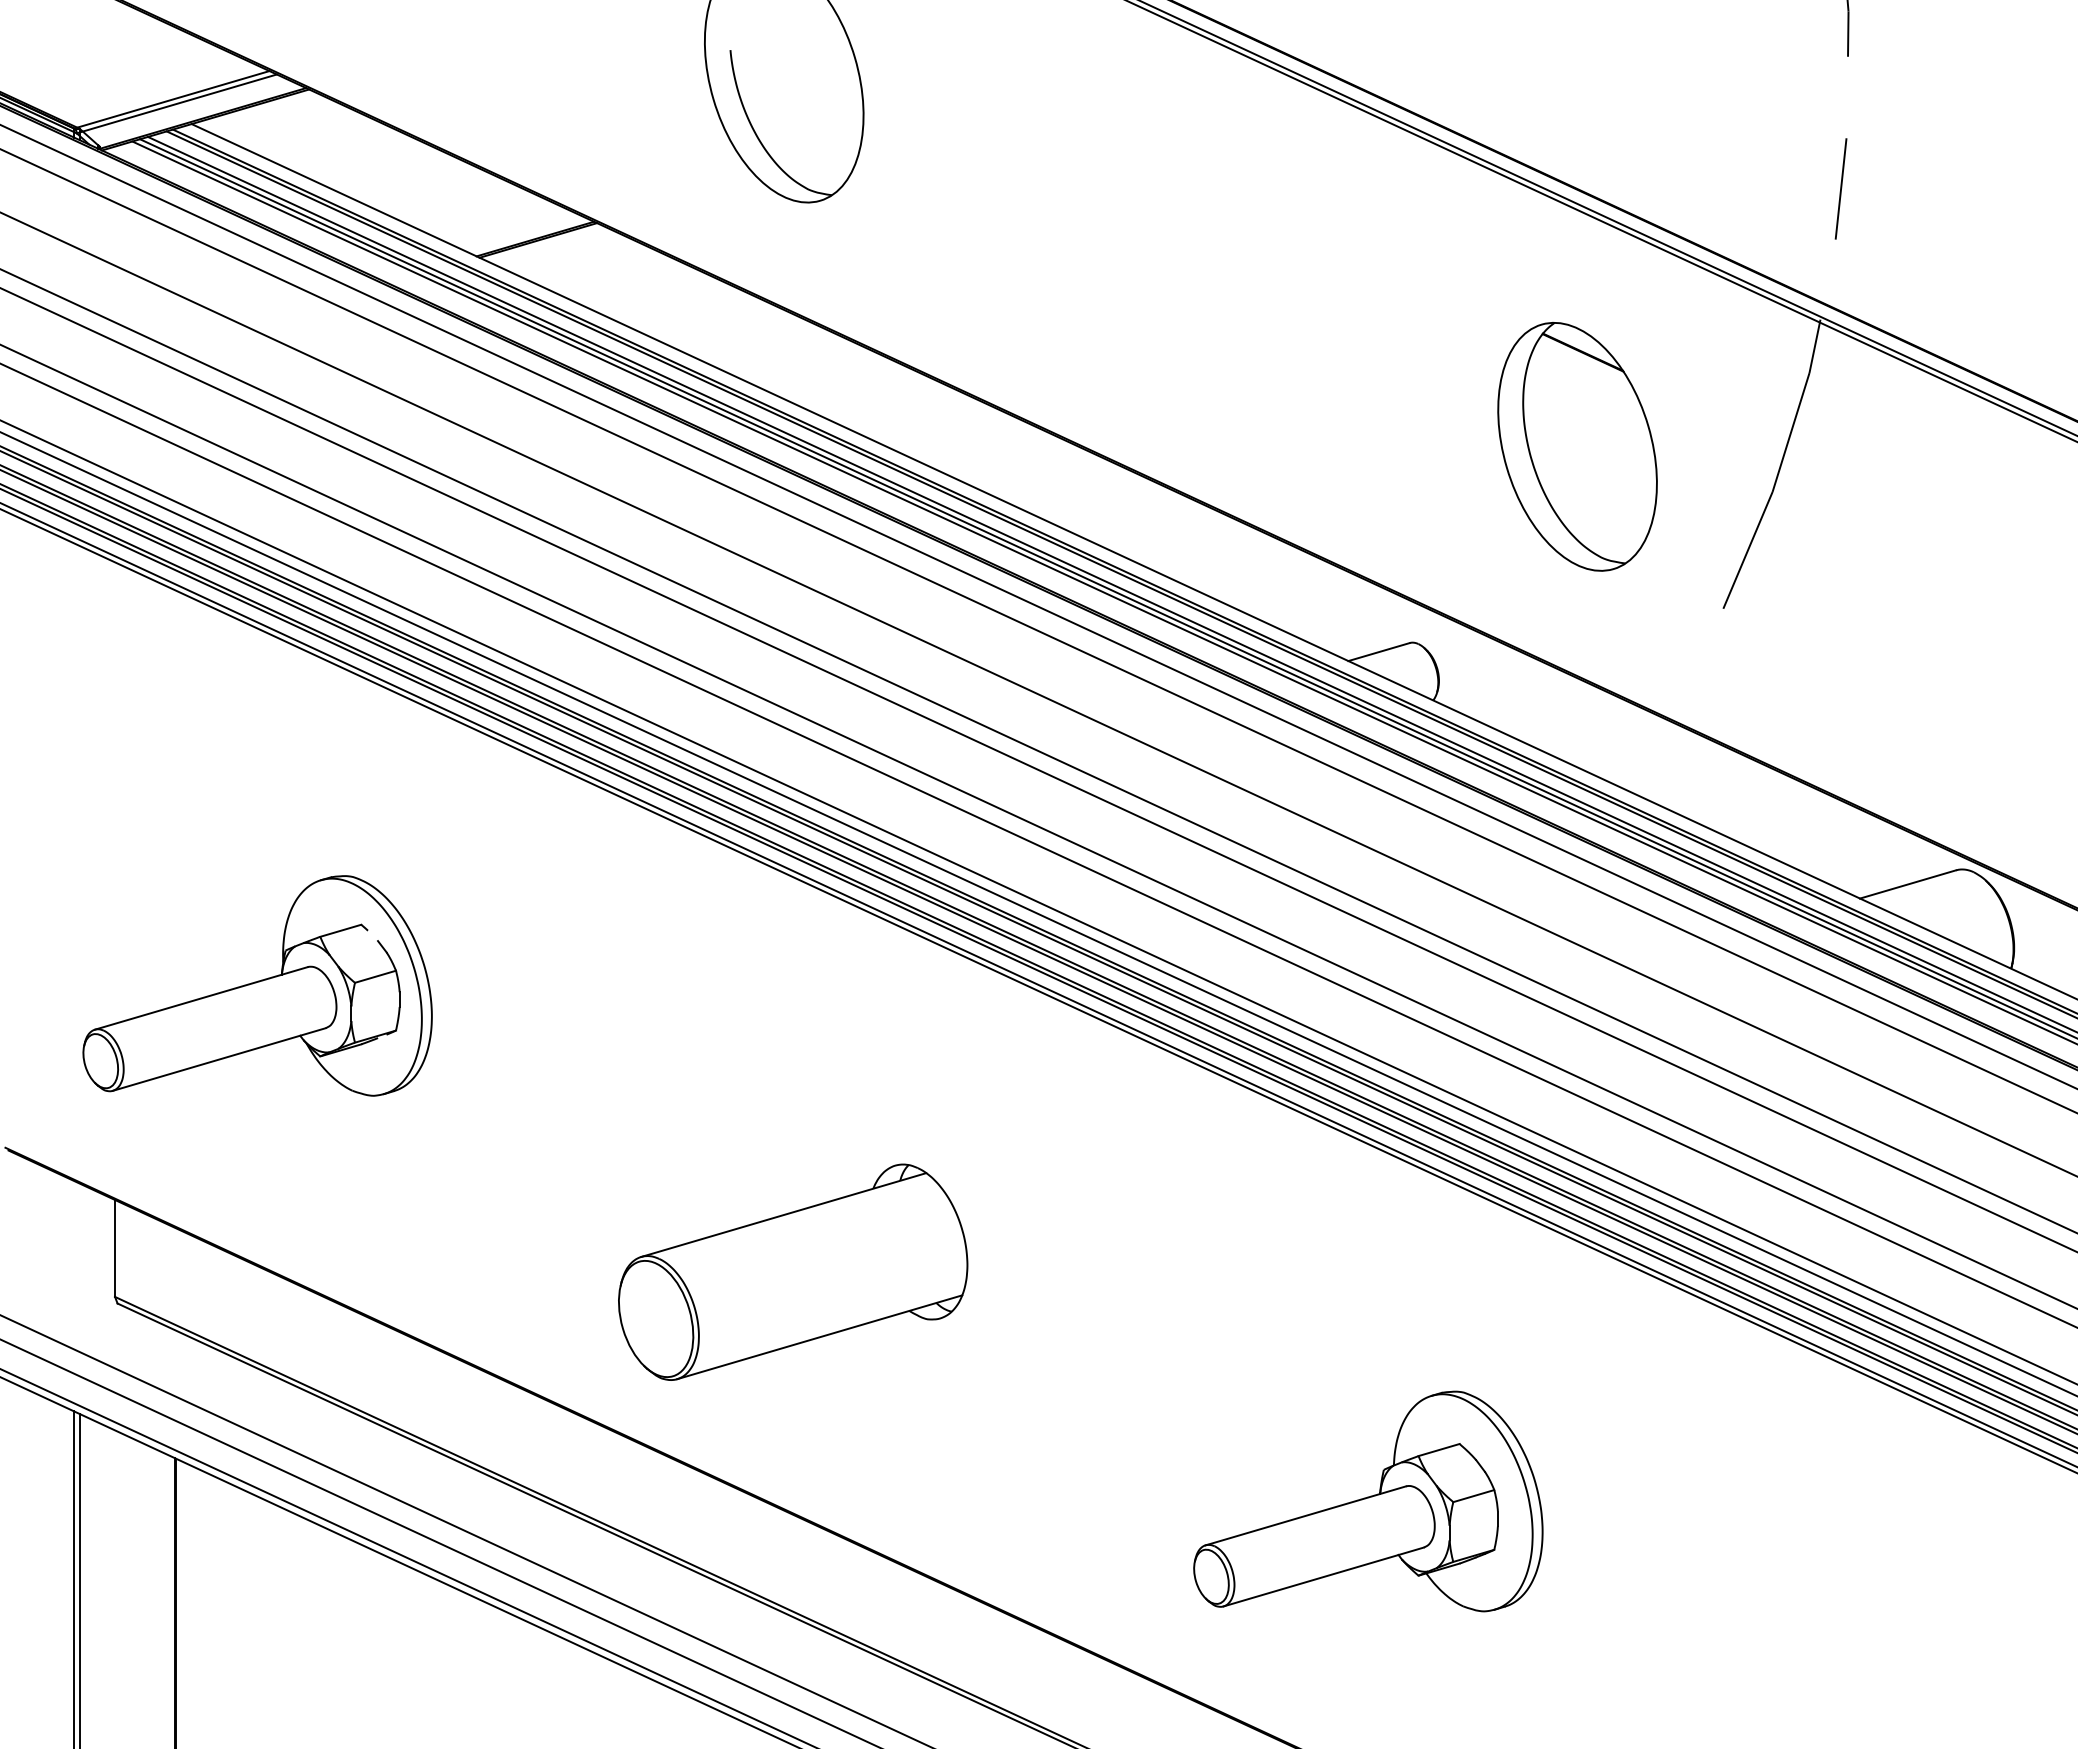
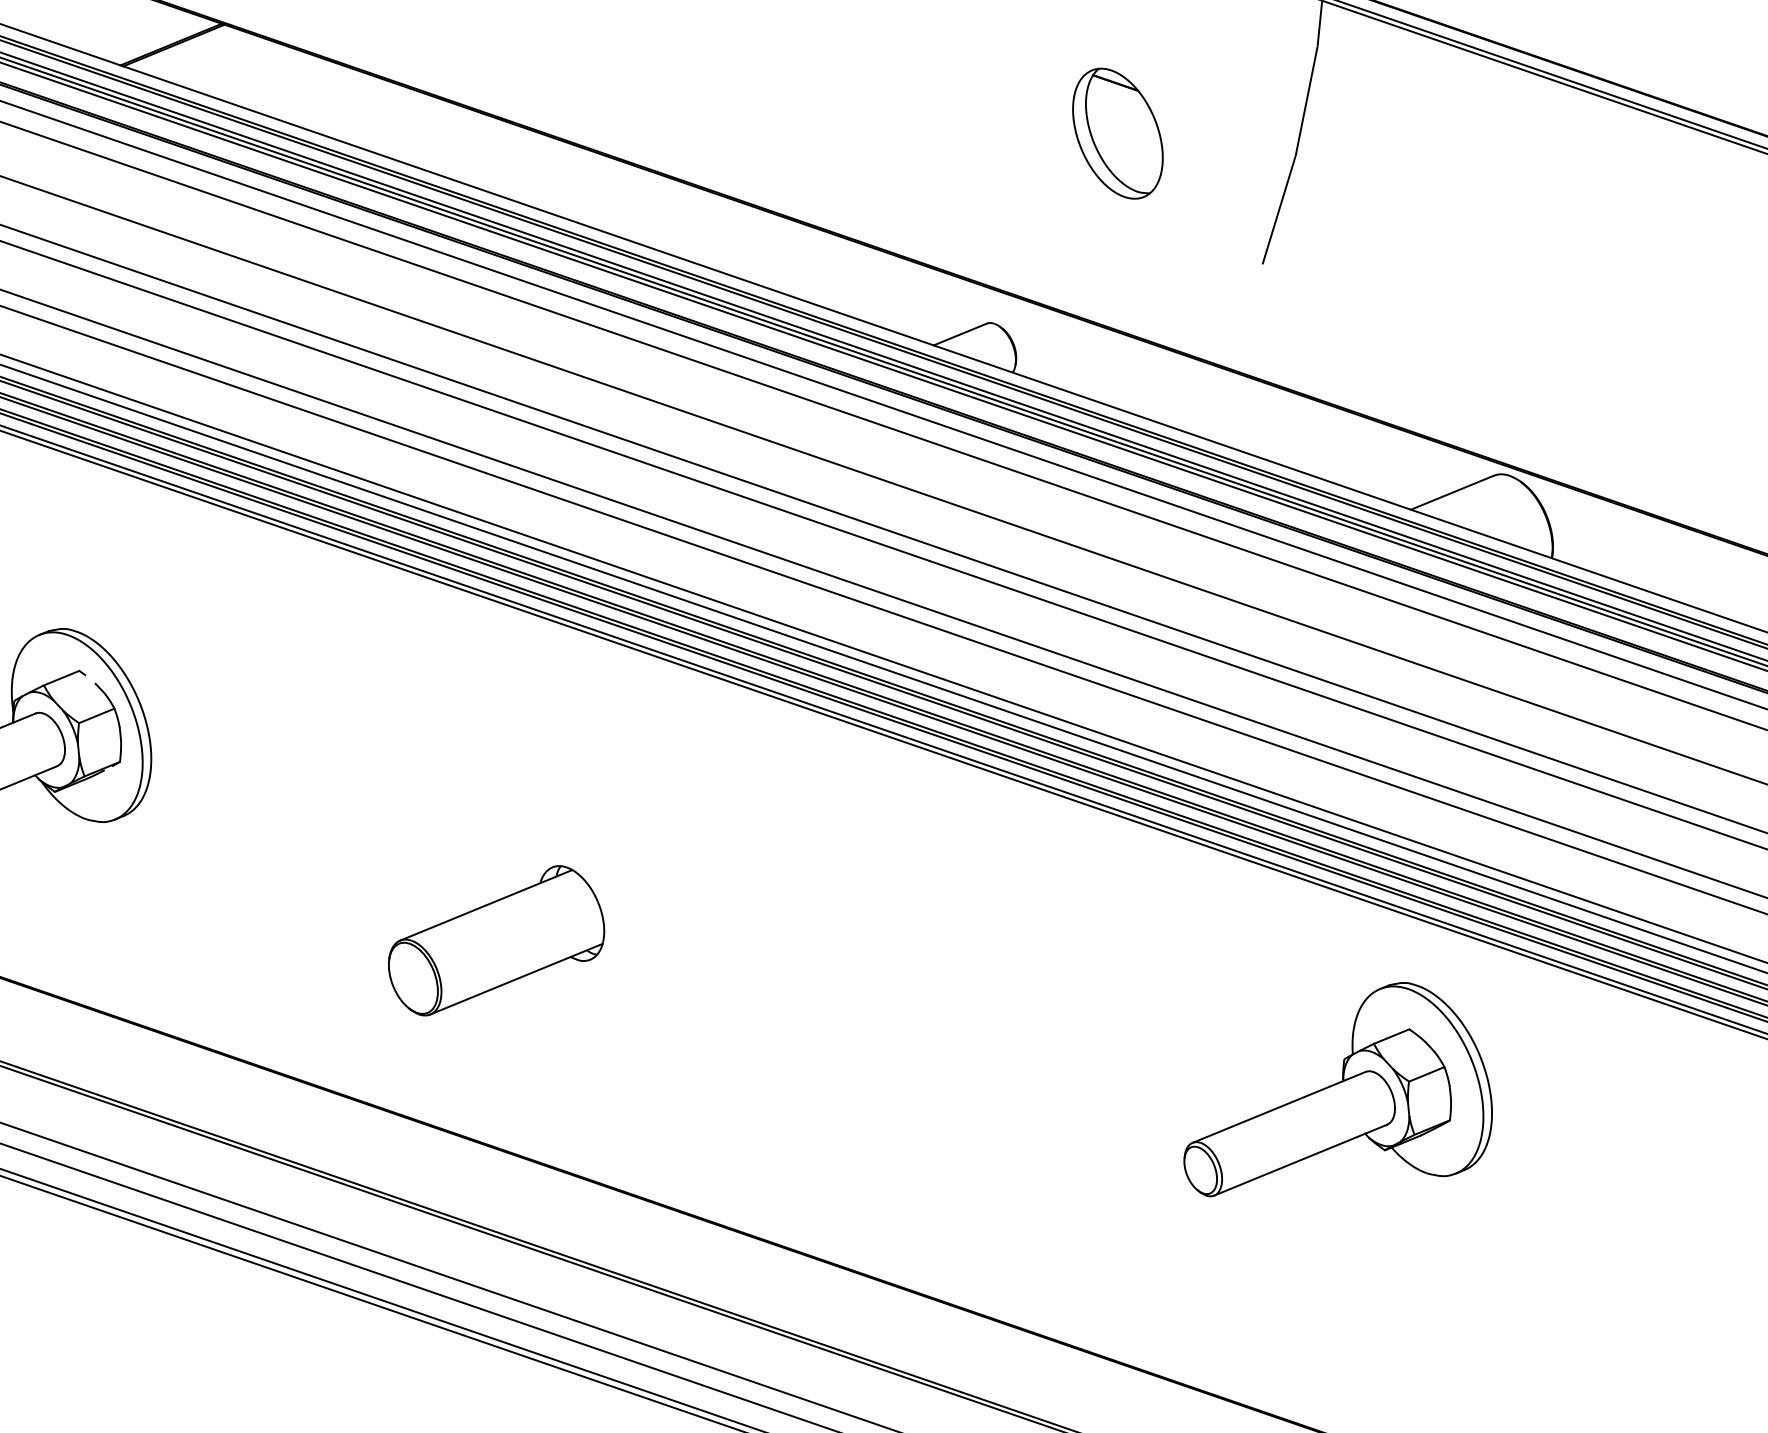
part: (1577, 446) -> (1117, 133), size x0.6
part: (793, 1271) -> (495, 939), size x0.7
part: (1368, 1501) -> (1333, 1088), moved

